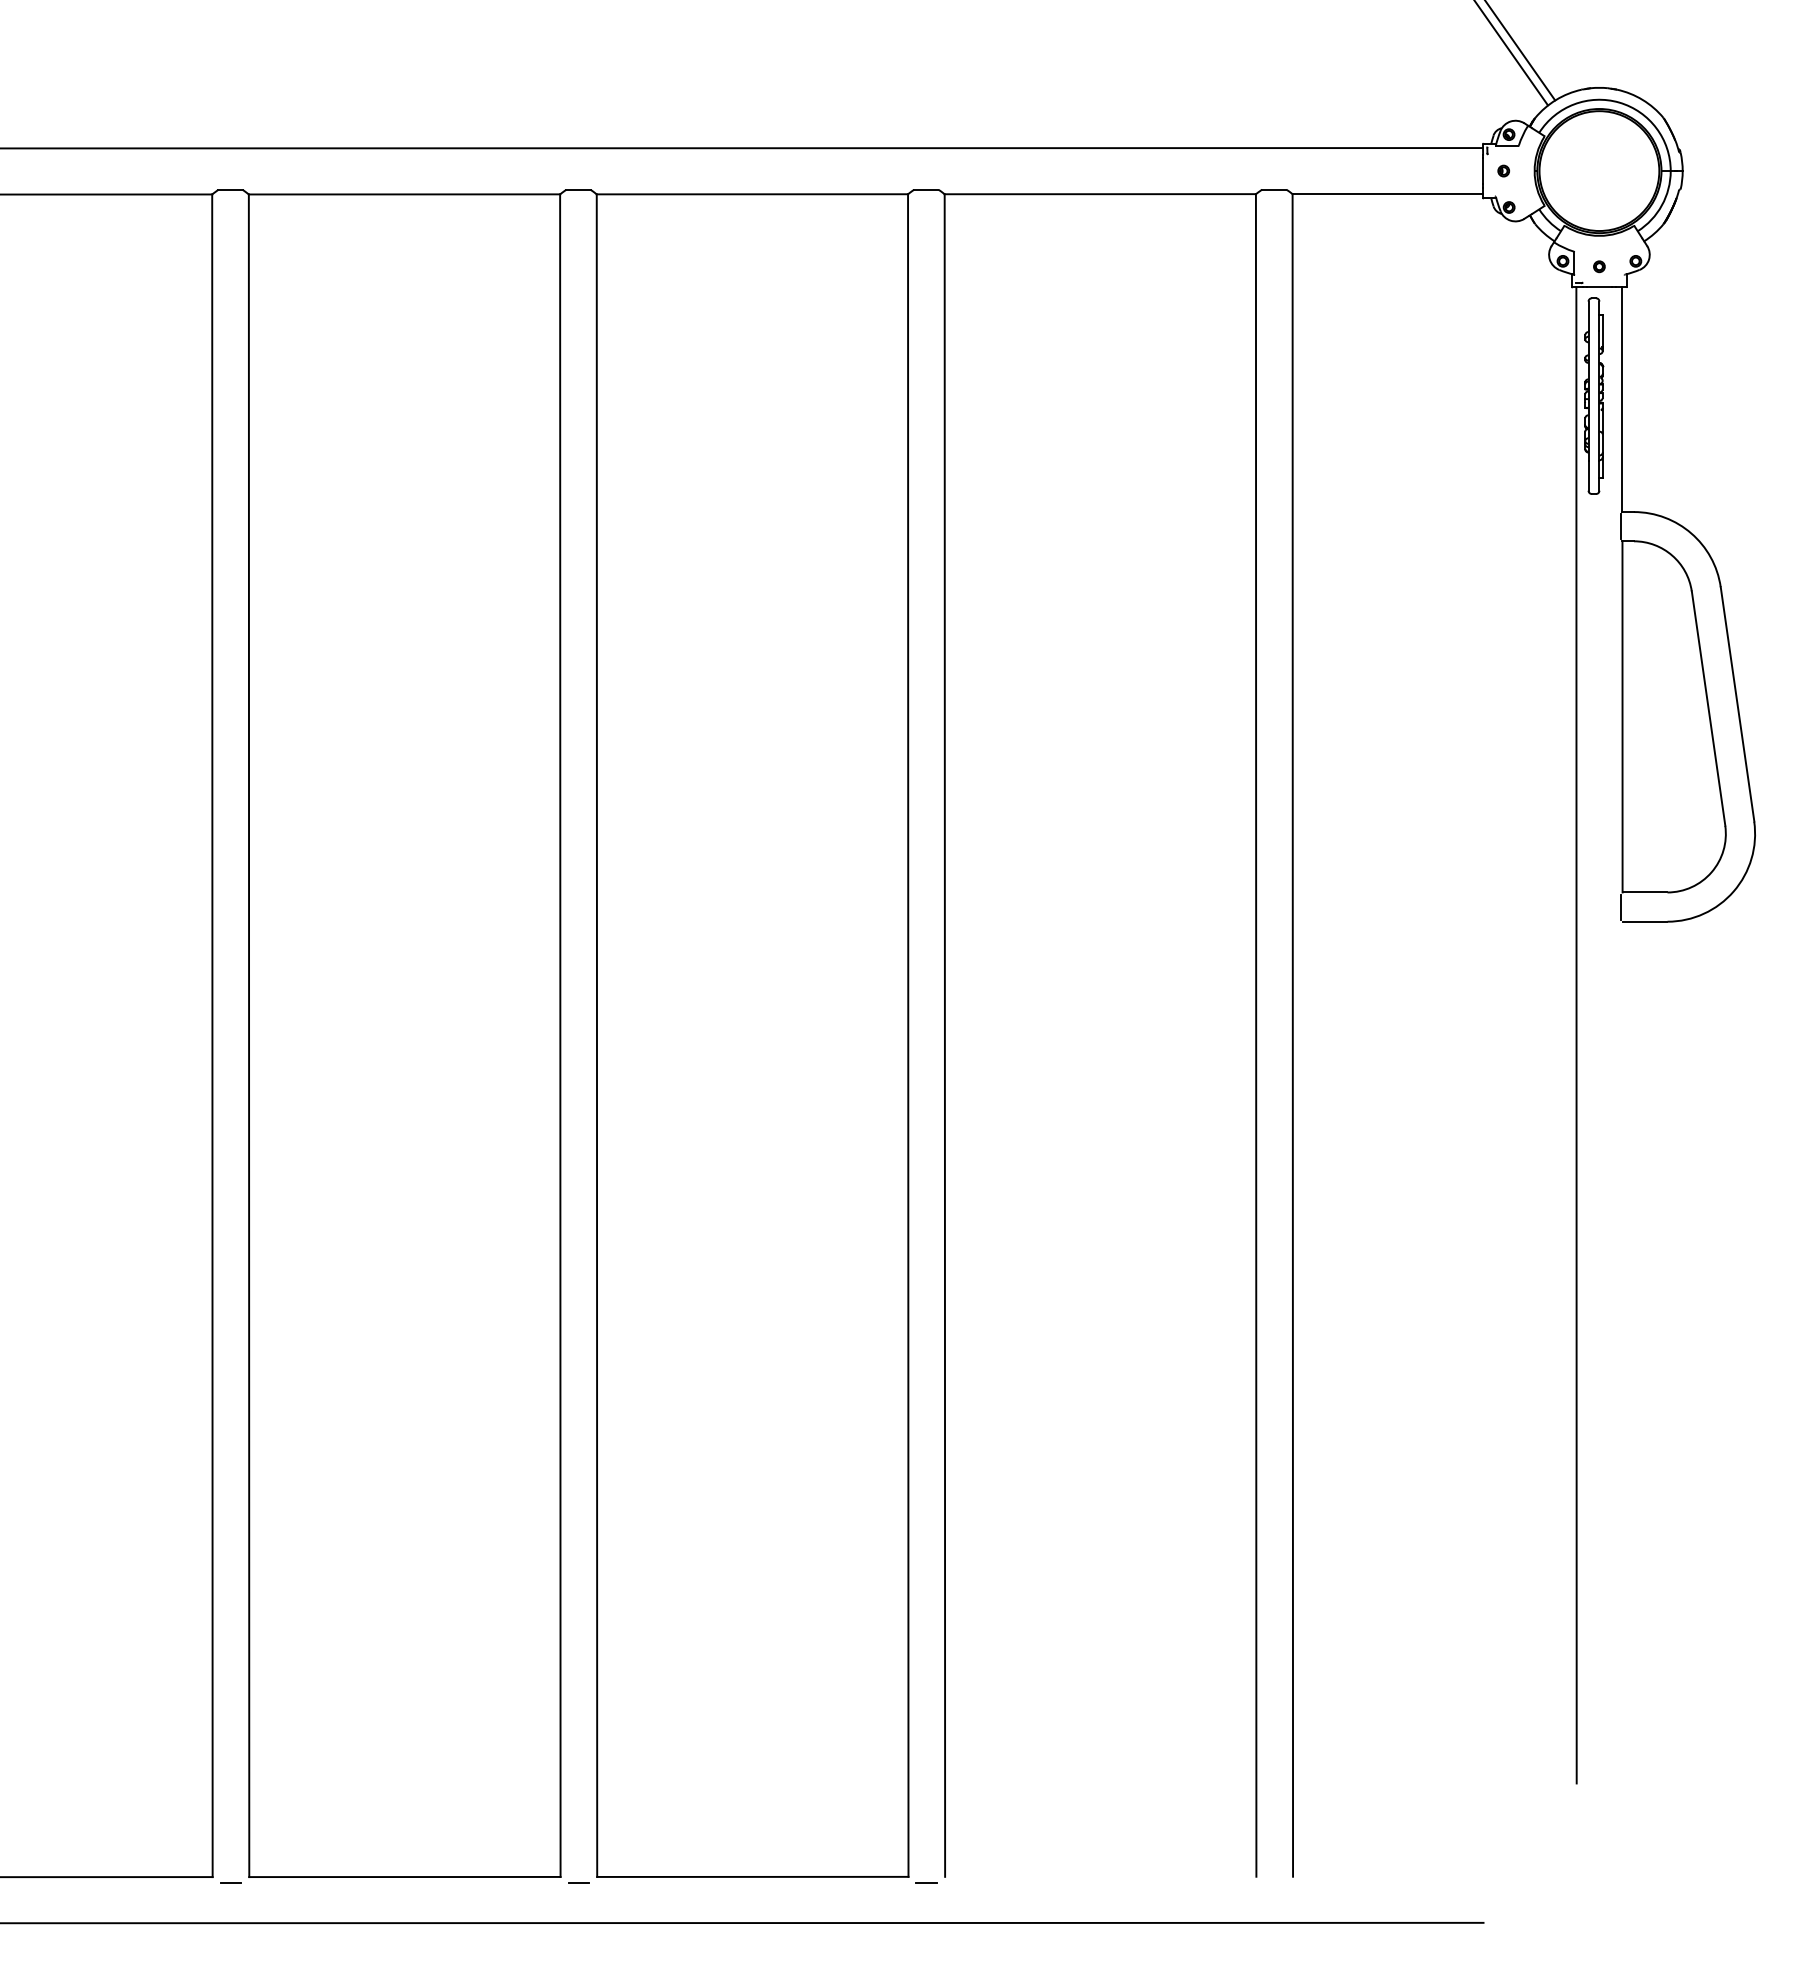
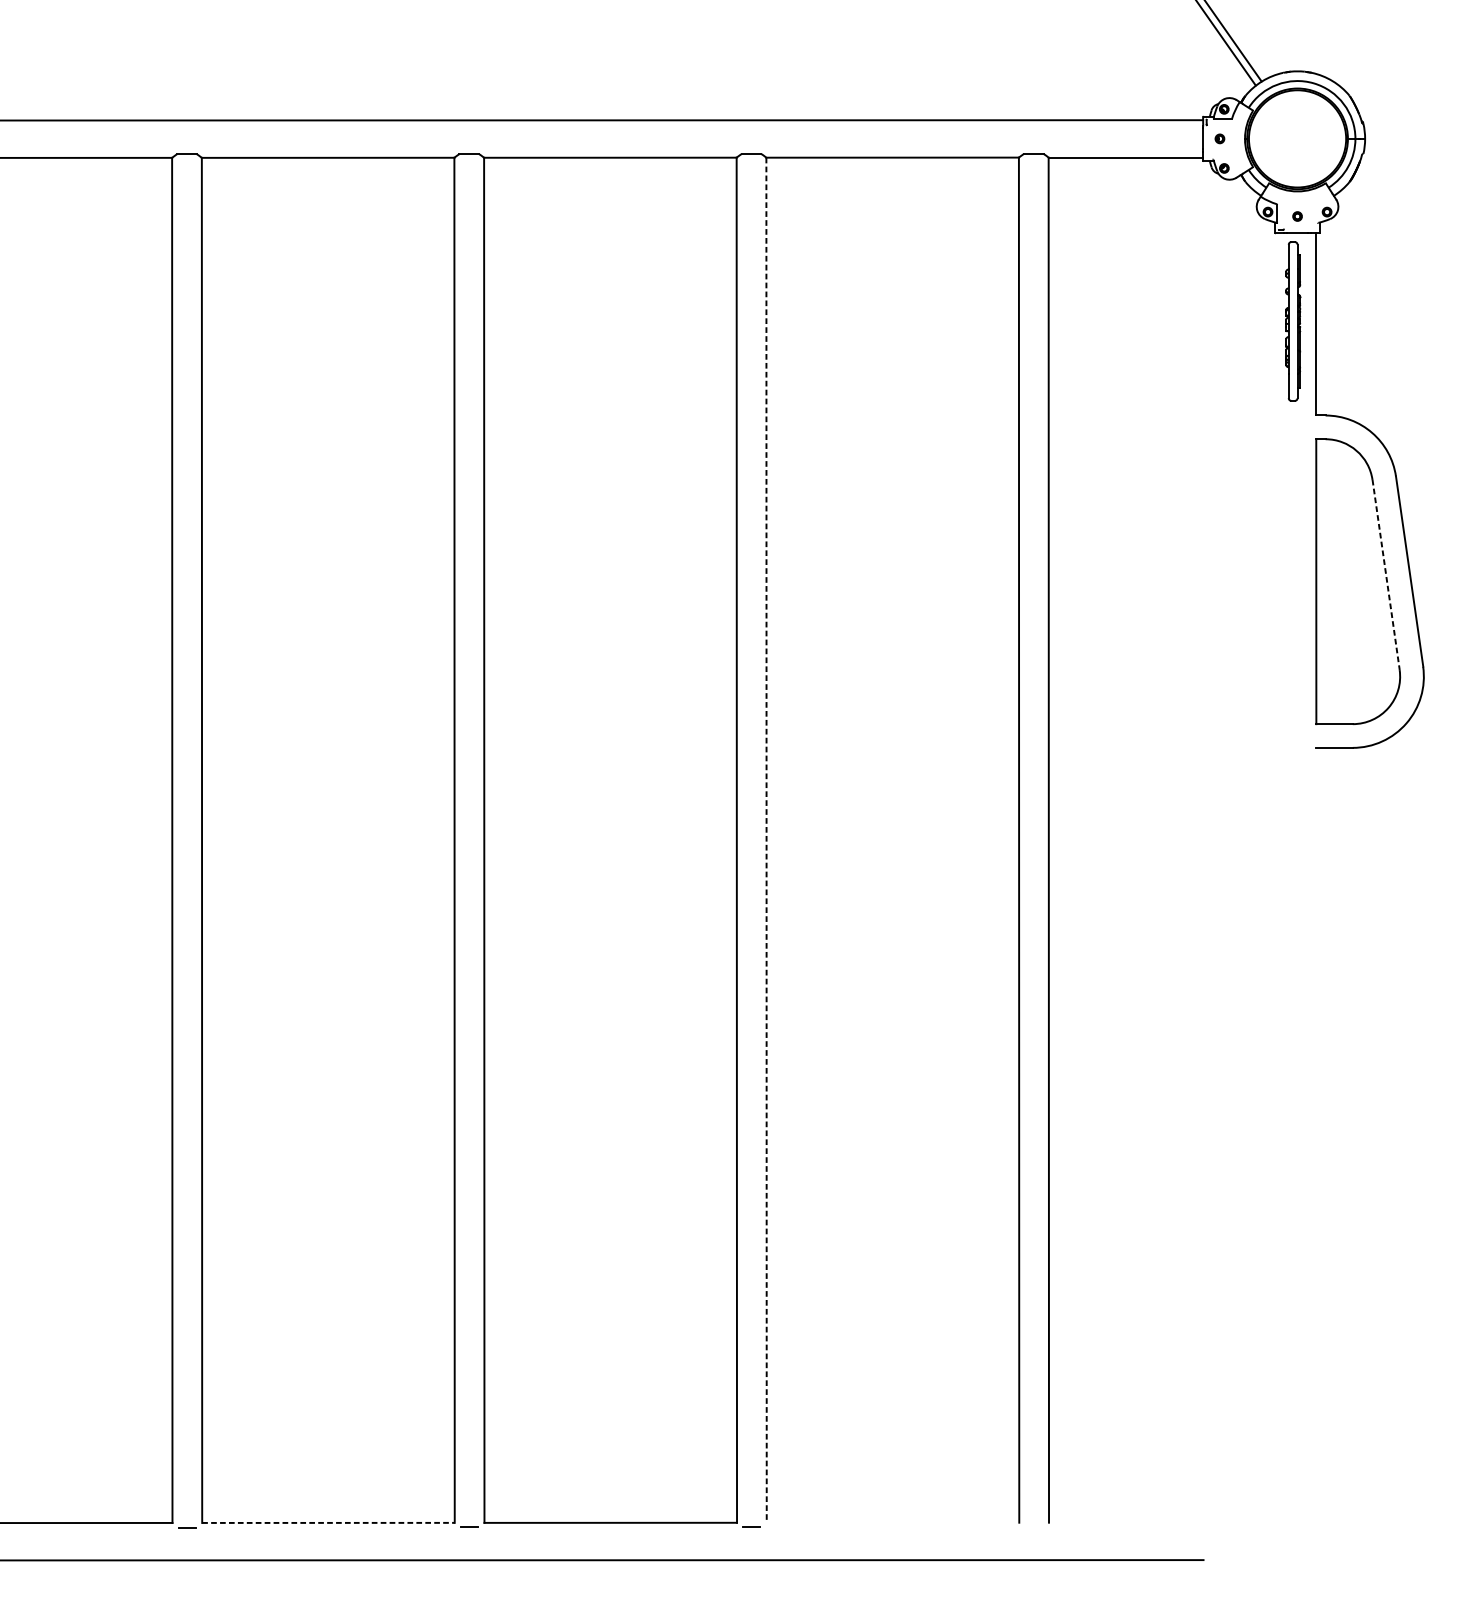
line: (1621, 526) -> (1315, 427), removed
line: (1708, 709) -> (1386, 575), solid -> dashed
line: (1621, 906) -> (1315, 735), removed
line: (1576, 1035) -> (1278, 840), removed
line: (944, 1036) -> (766, 841), solid -> dashed
line: (404, 1877) -> (328, 1523), solid -> dashed

